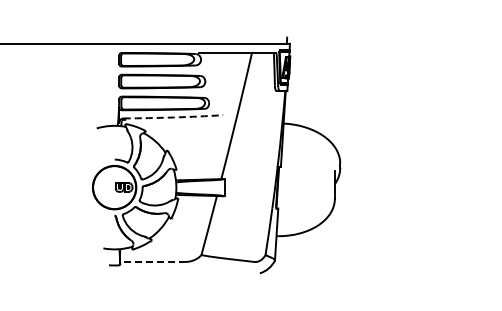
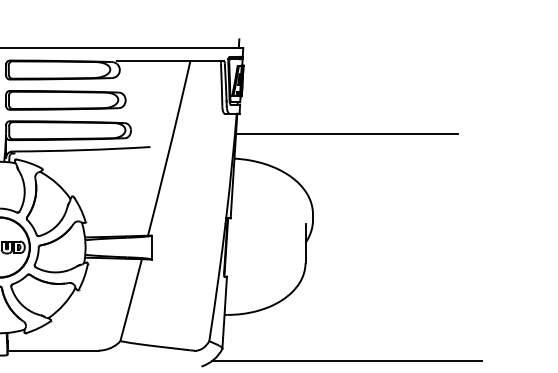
line: (364, 105) -> (346, 133), added
arc: (173, 117) -> (81, 150), dashed -> solid
line: (153, 261) -> (53, 350), dashed -> solid
line: (364, 269) -> (346, 361), added

